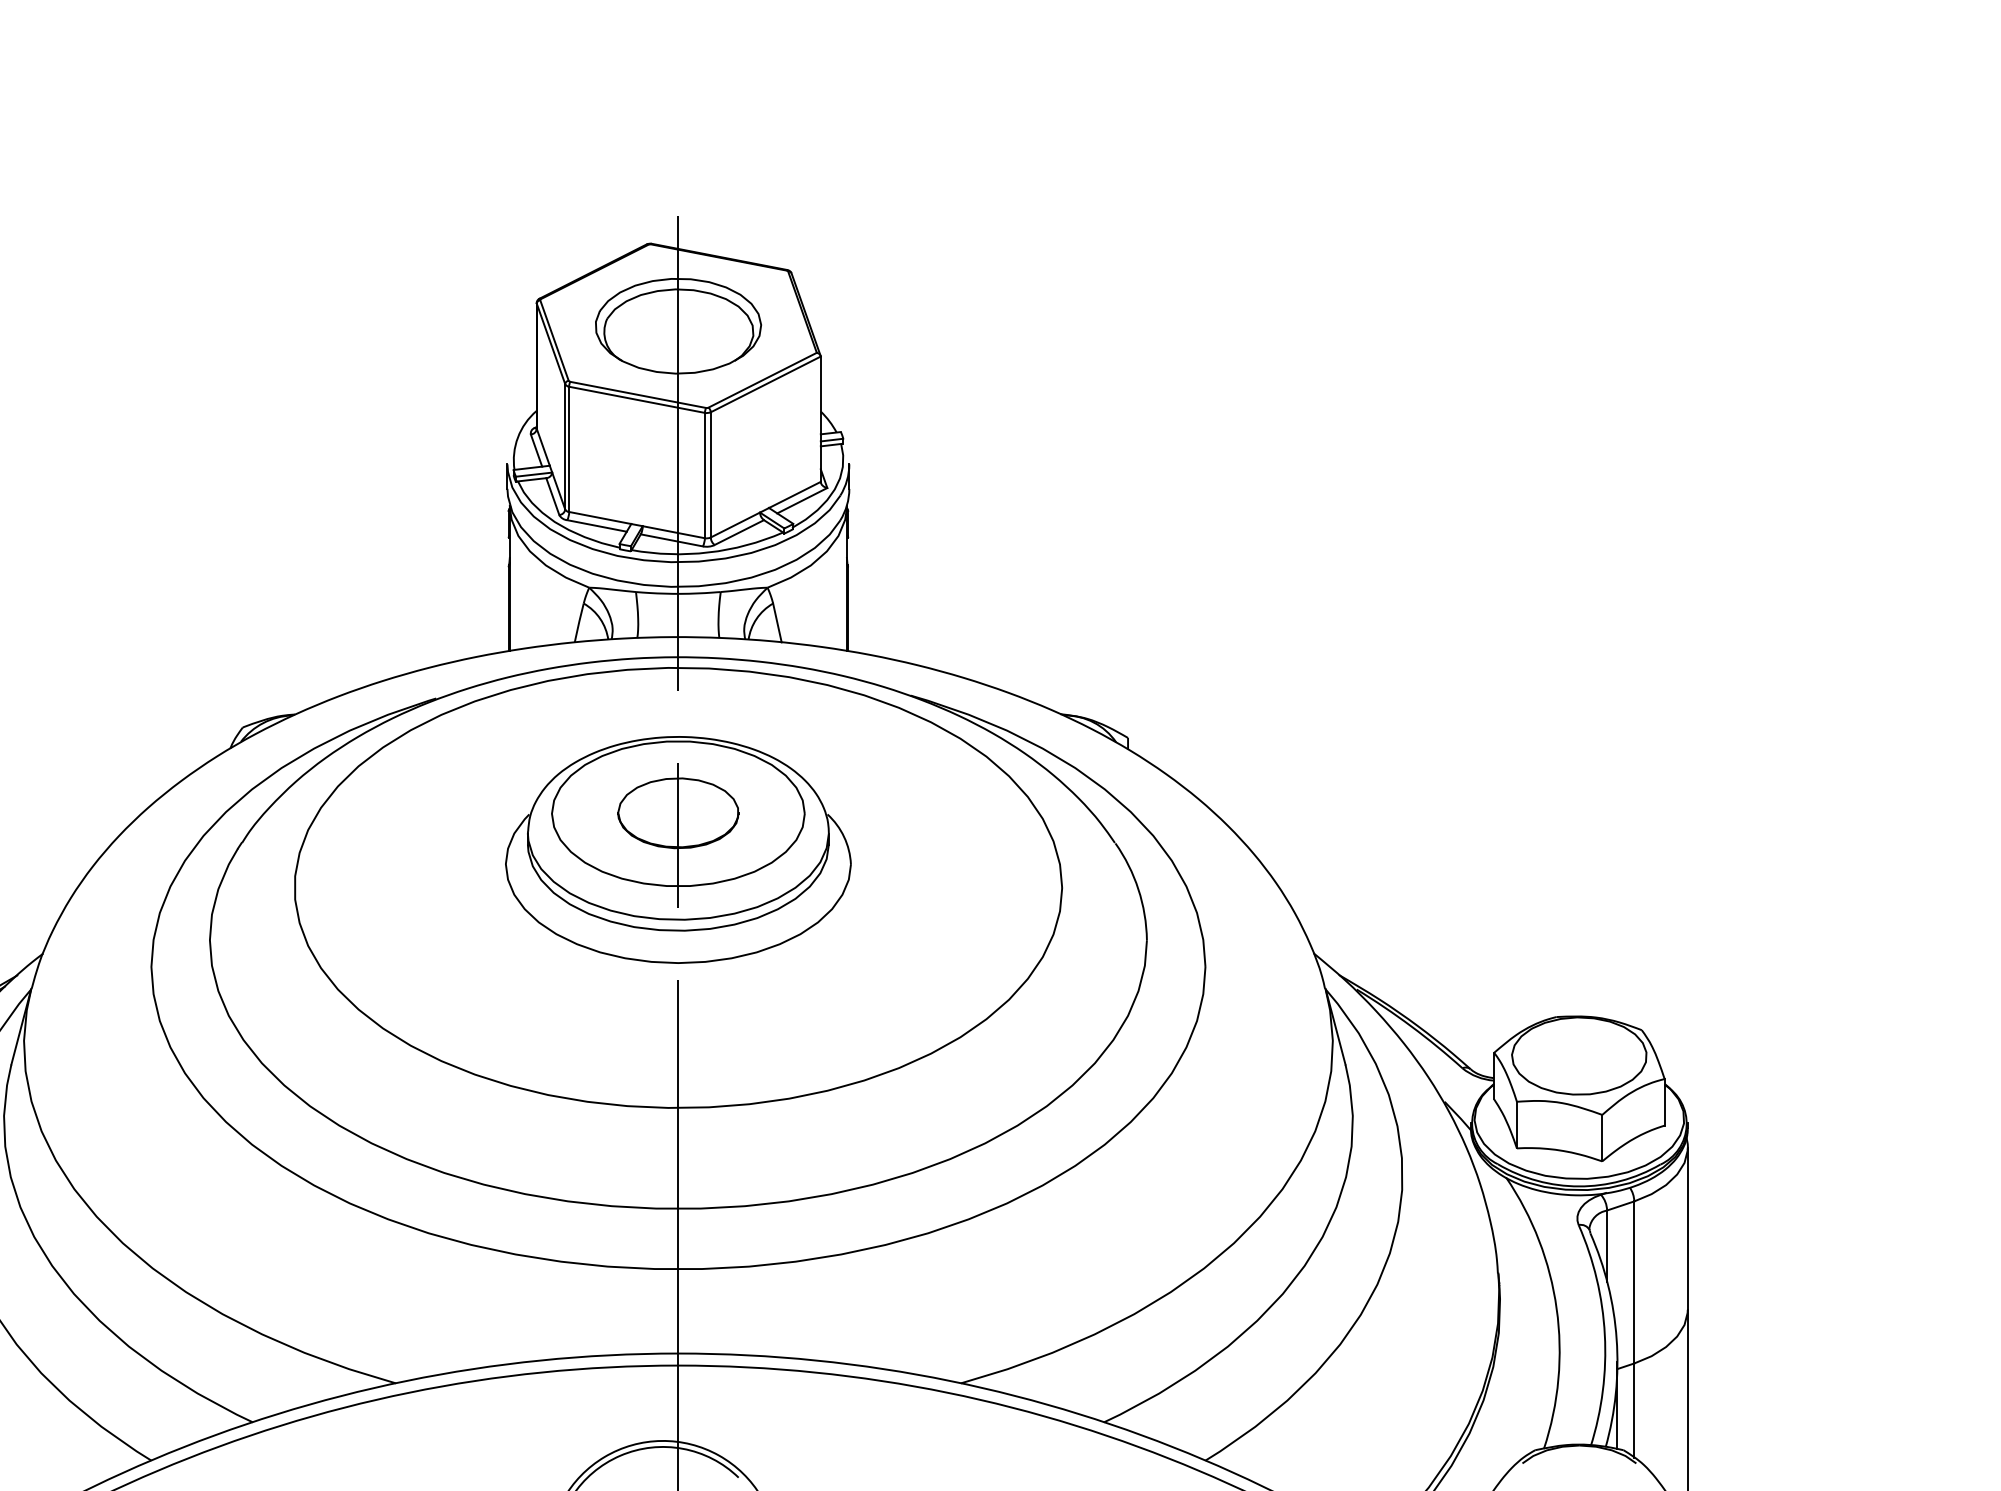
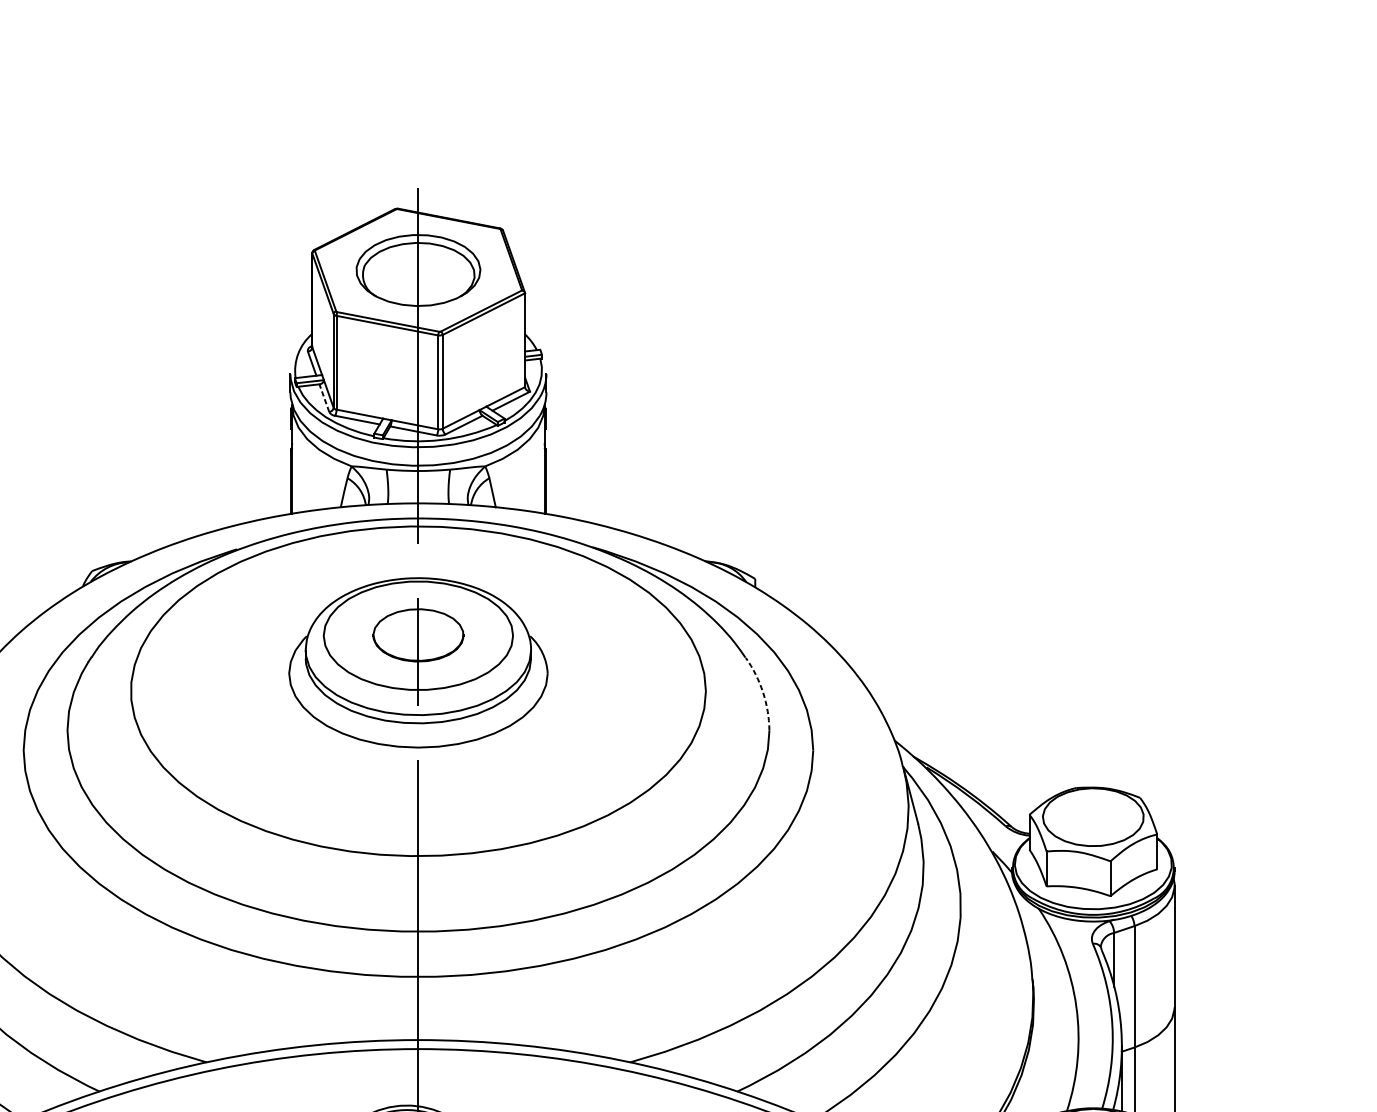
line: (552, 496) -> (324, 398), solid -> dashed
arc: (1138, 889) -> (763, 692), solid -> dashed

